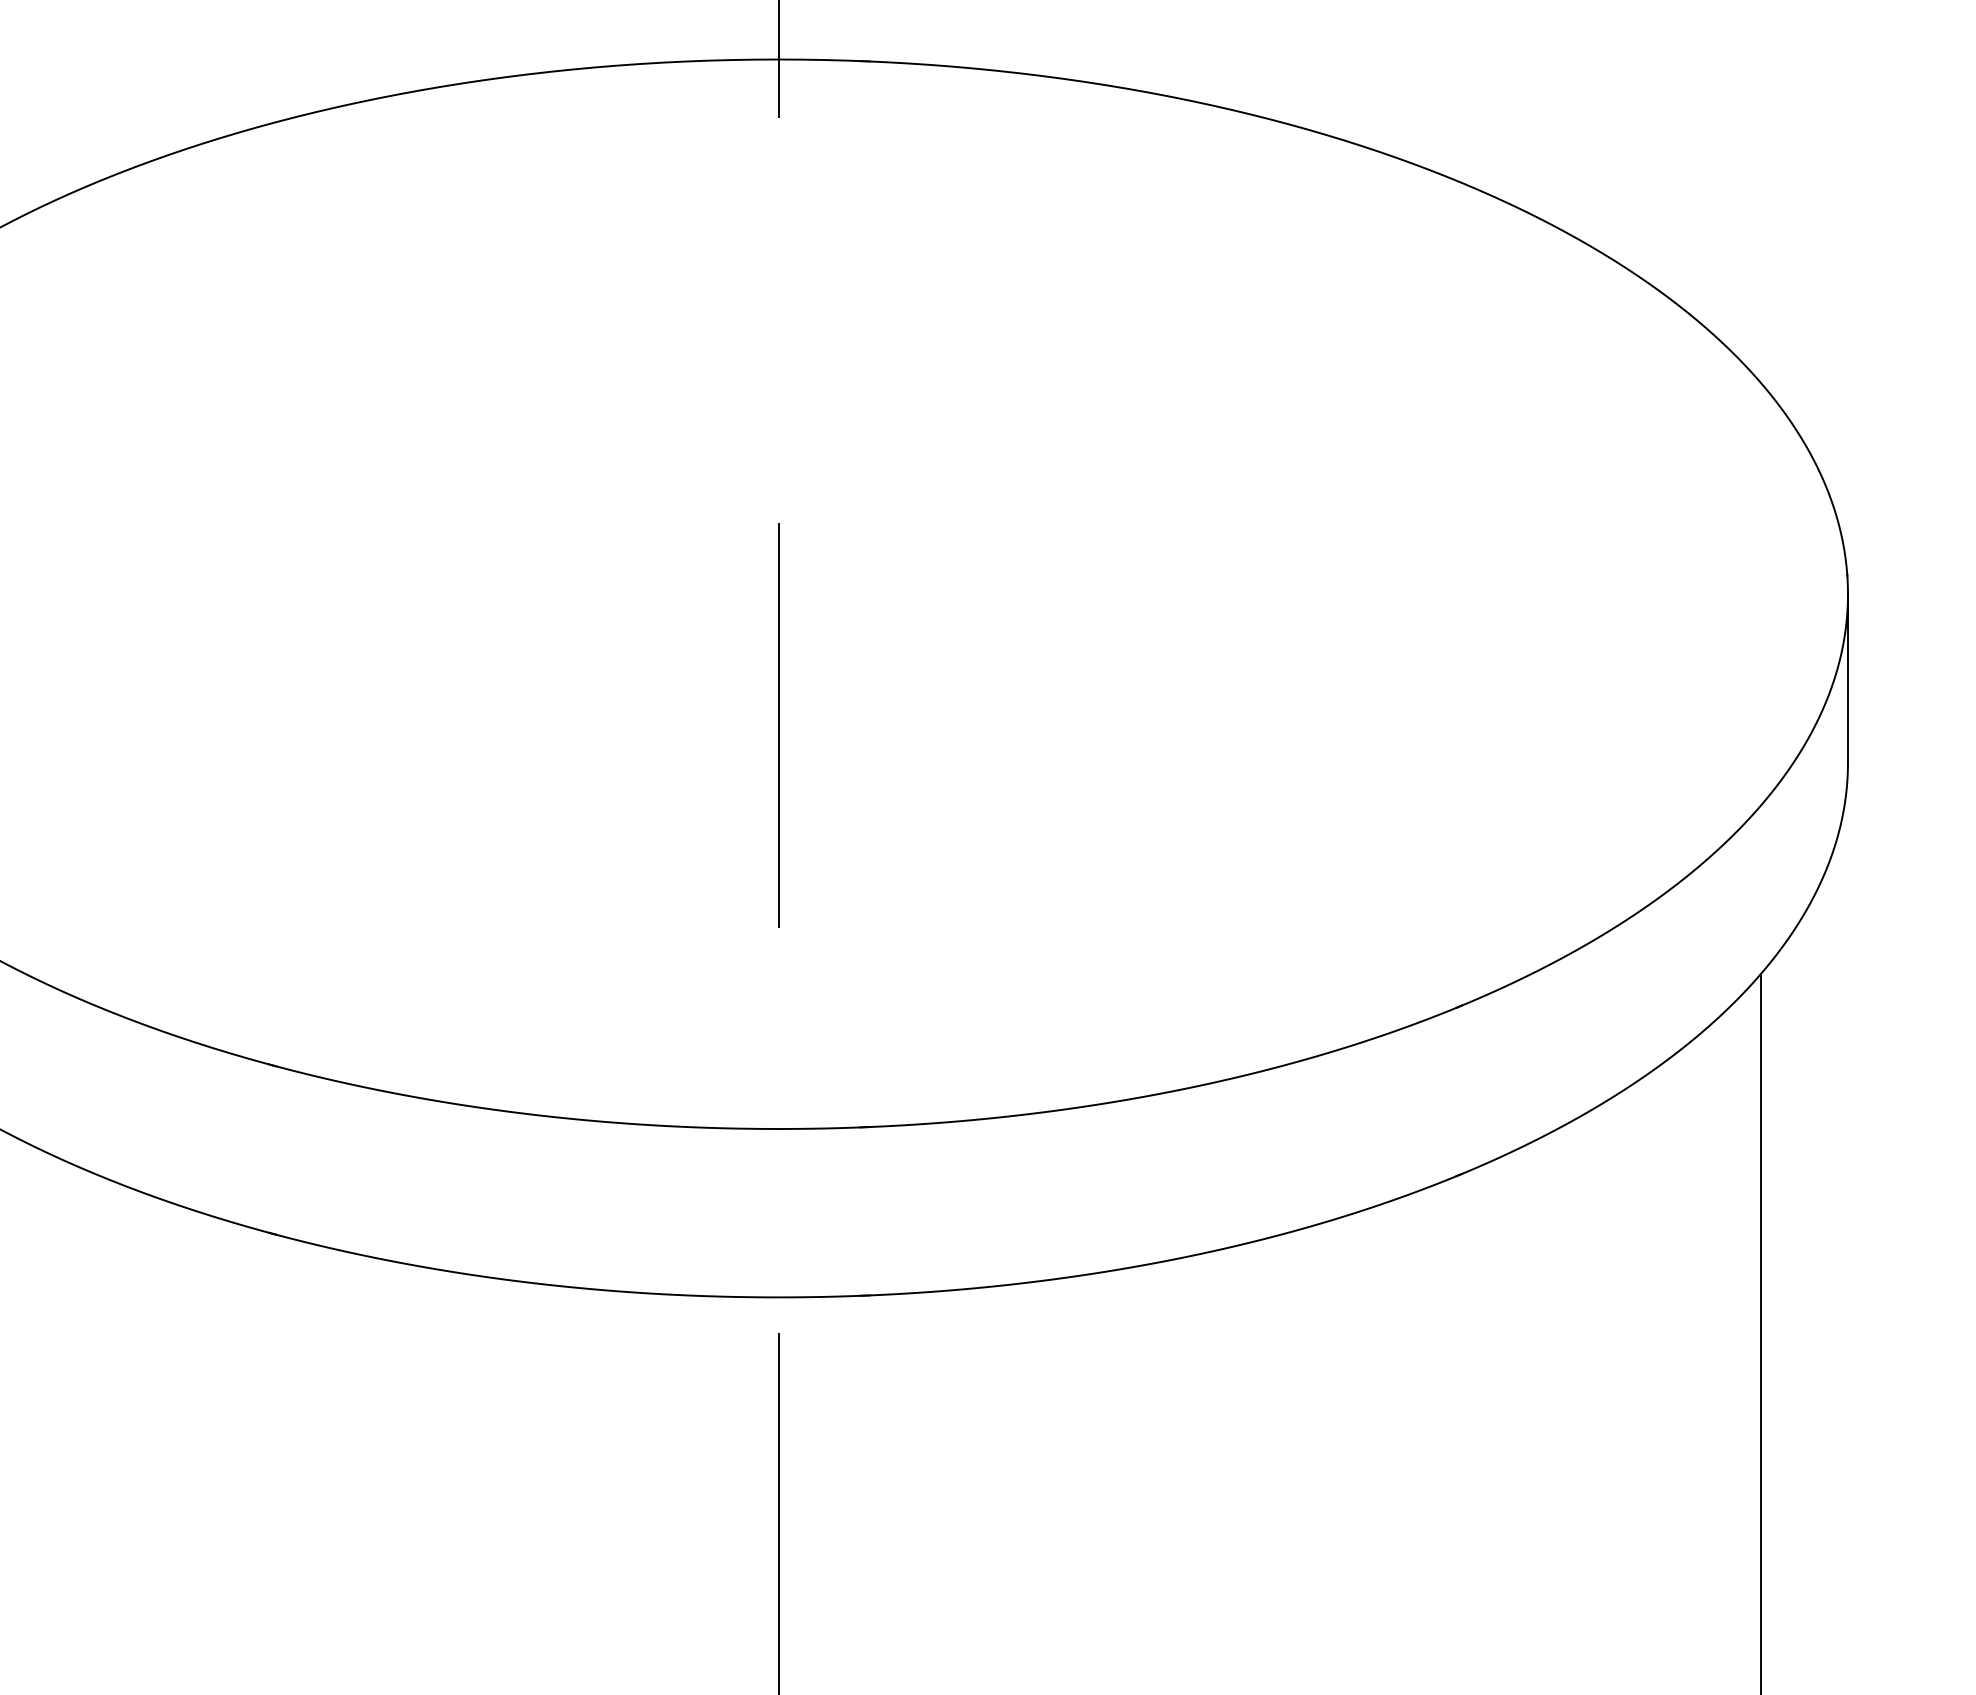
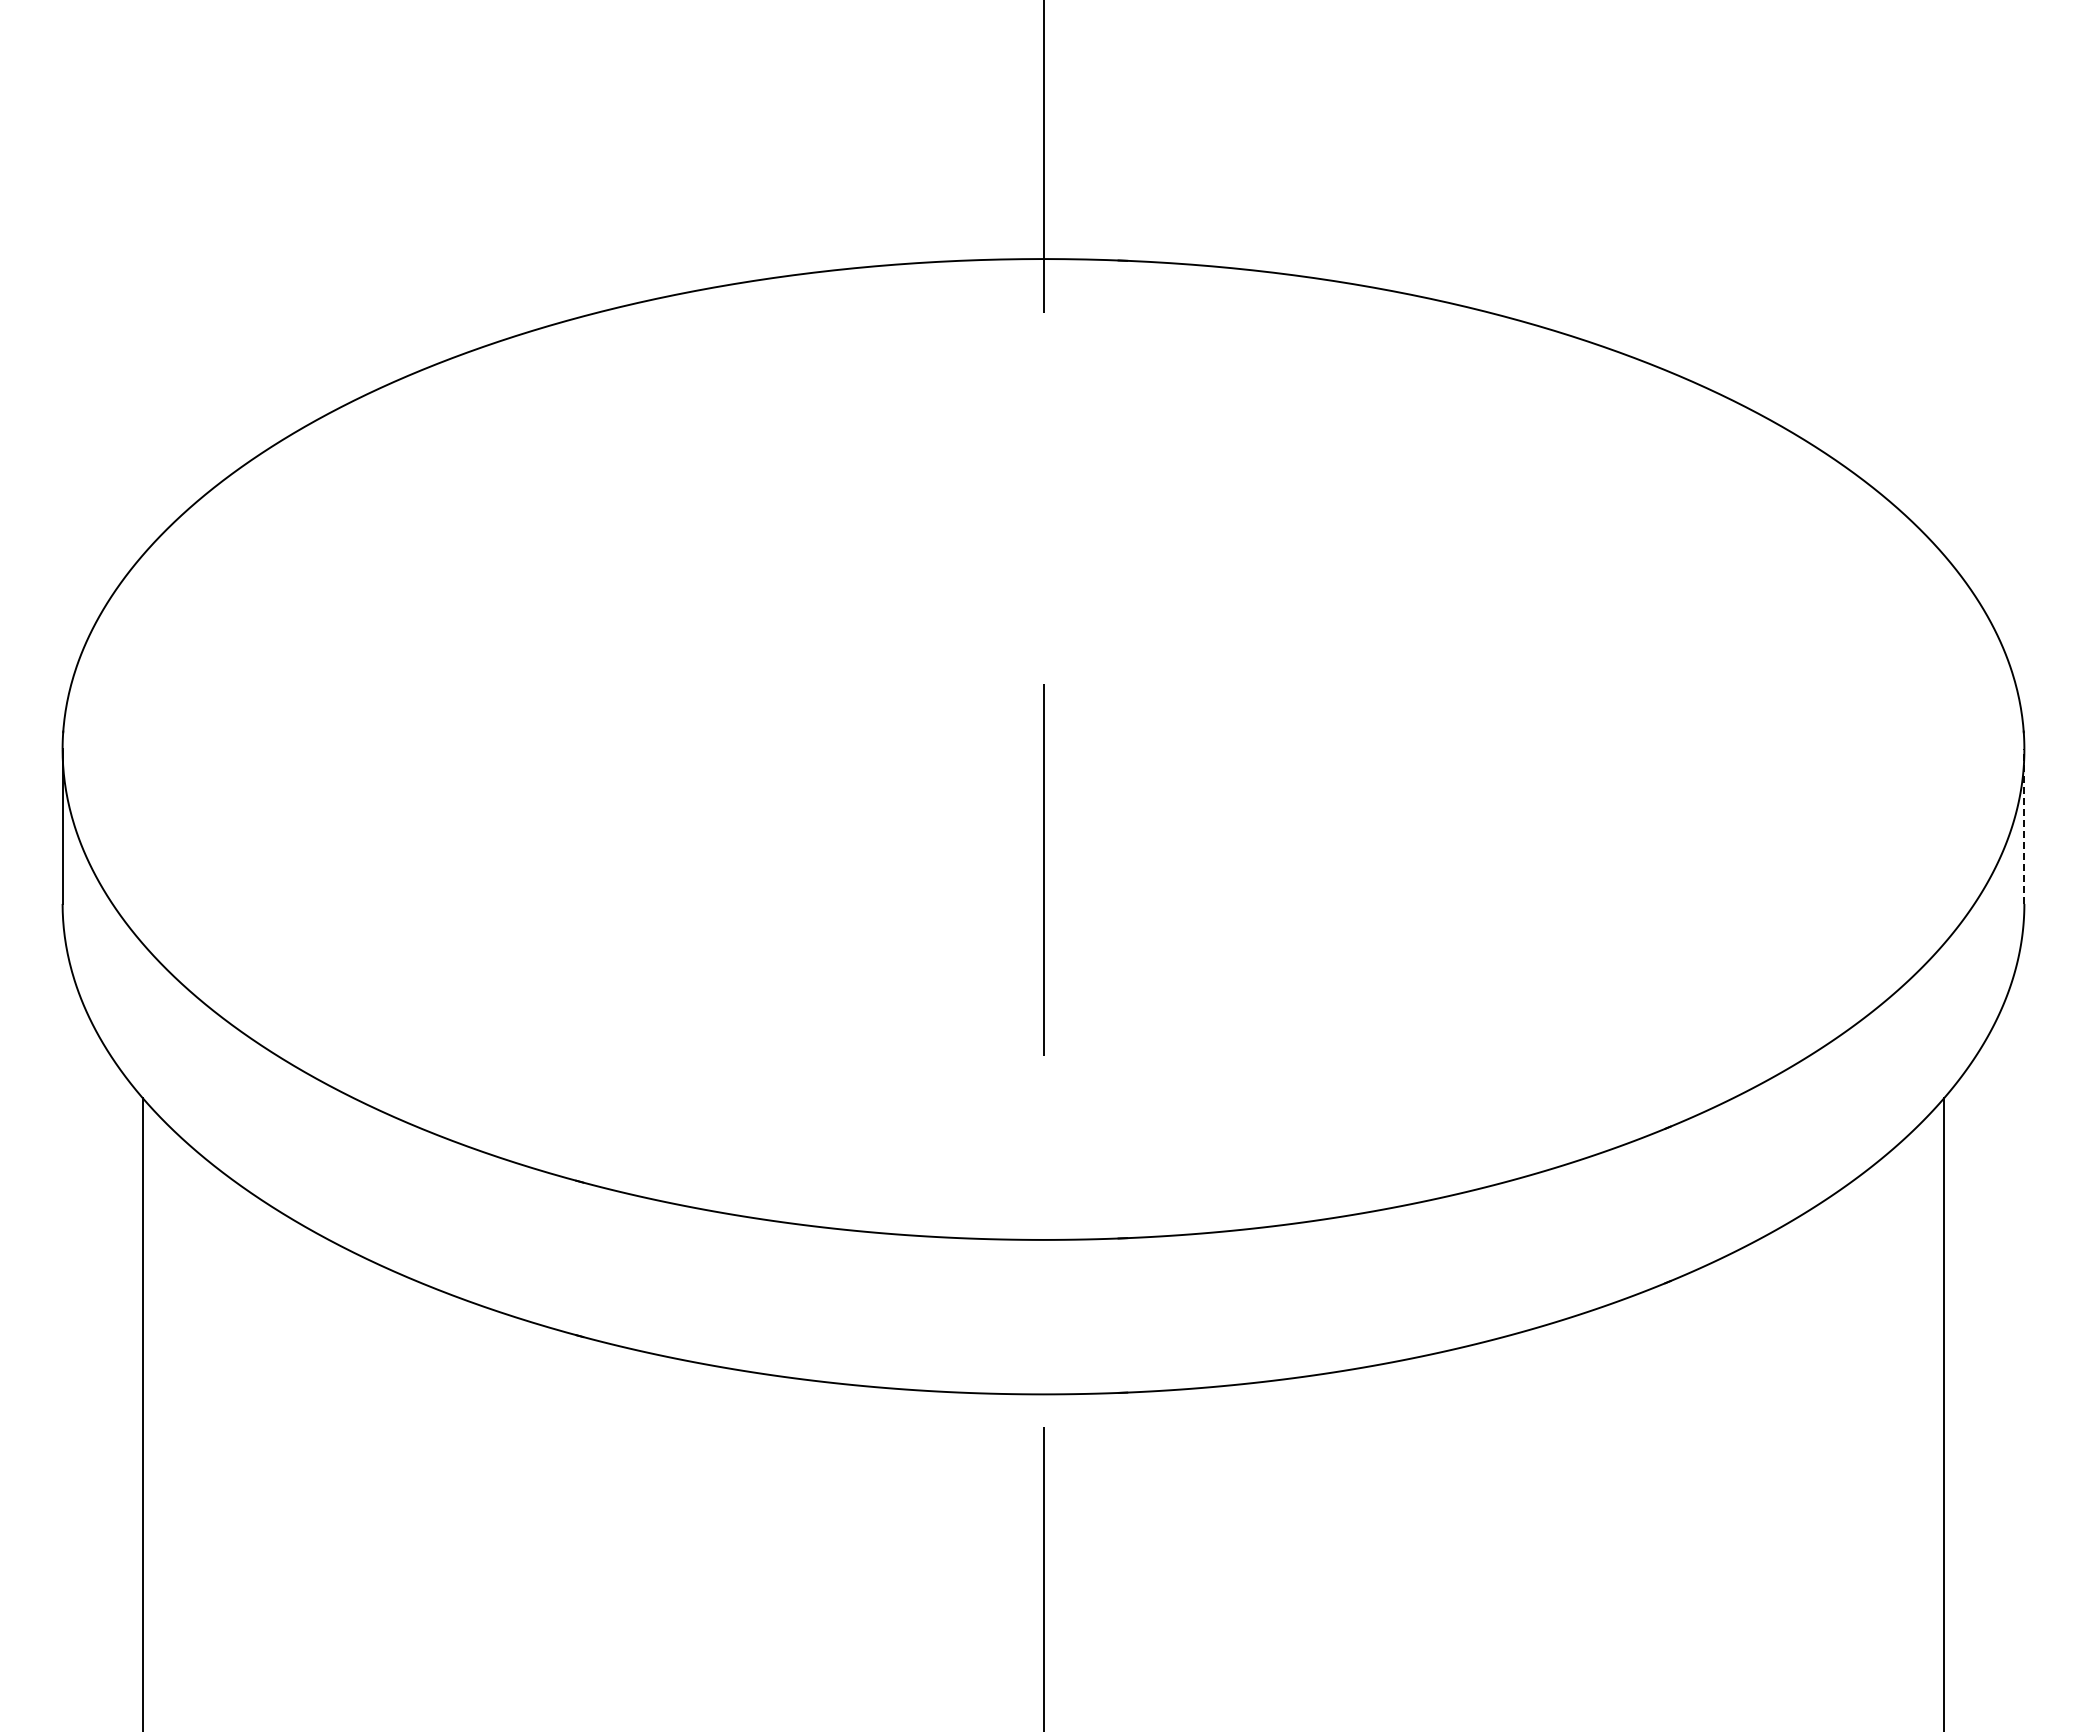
line: (1848, 678) -> (2024, 826), solid -> dashed

